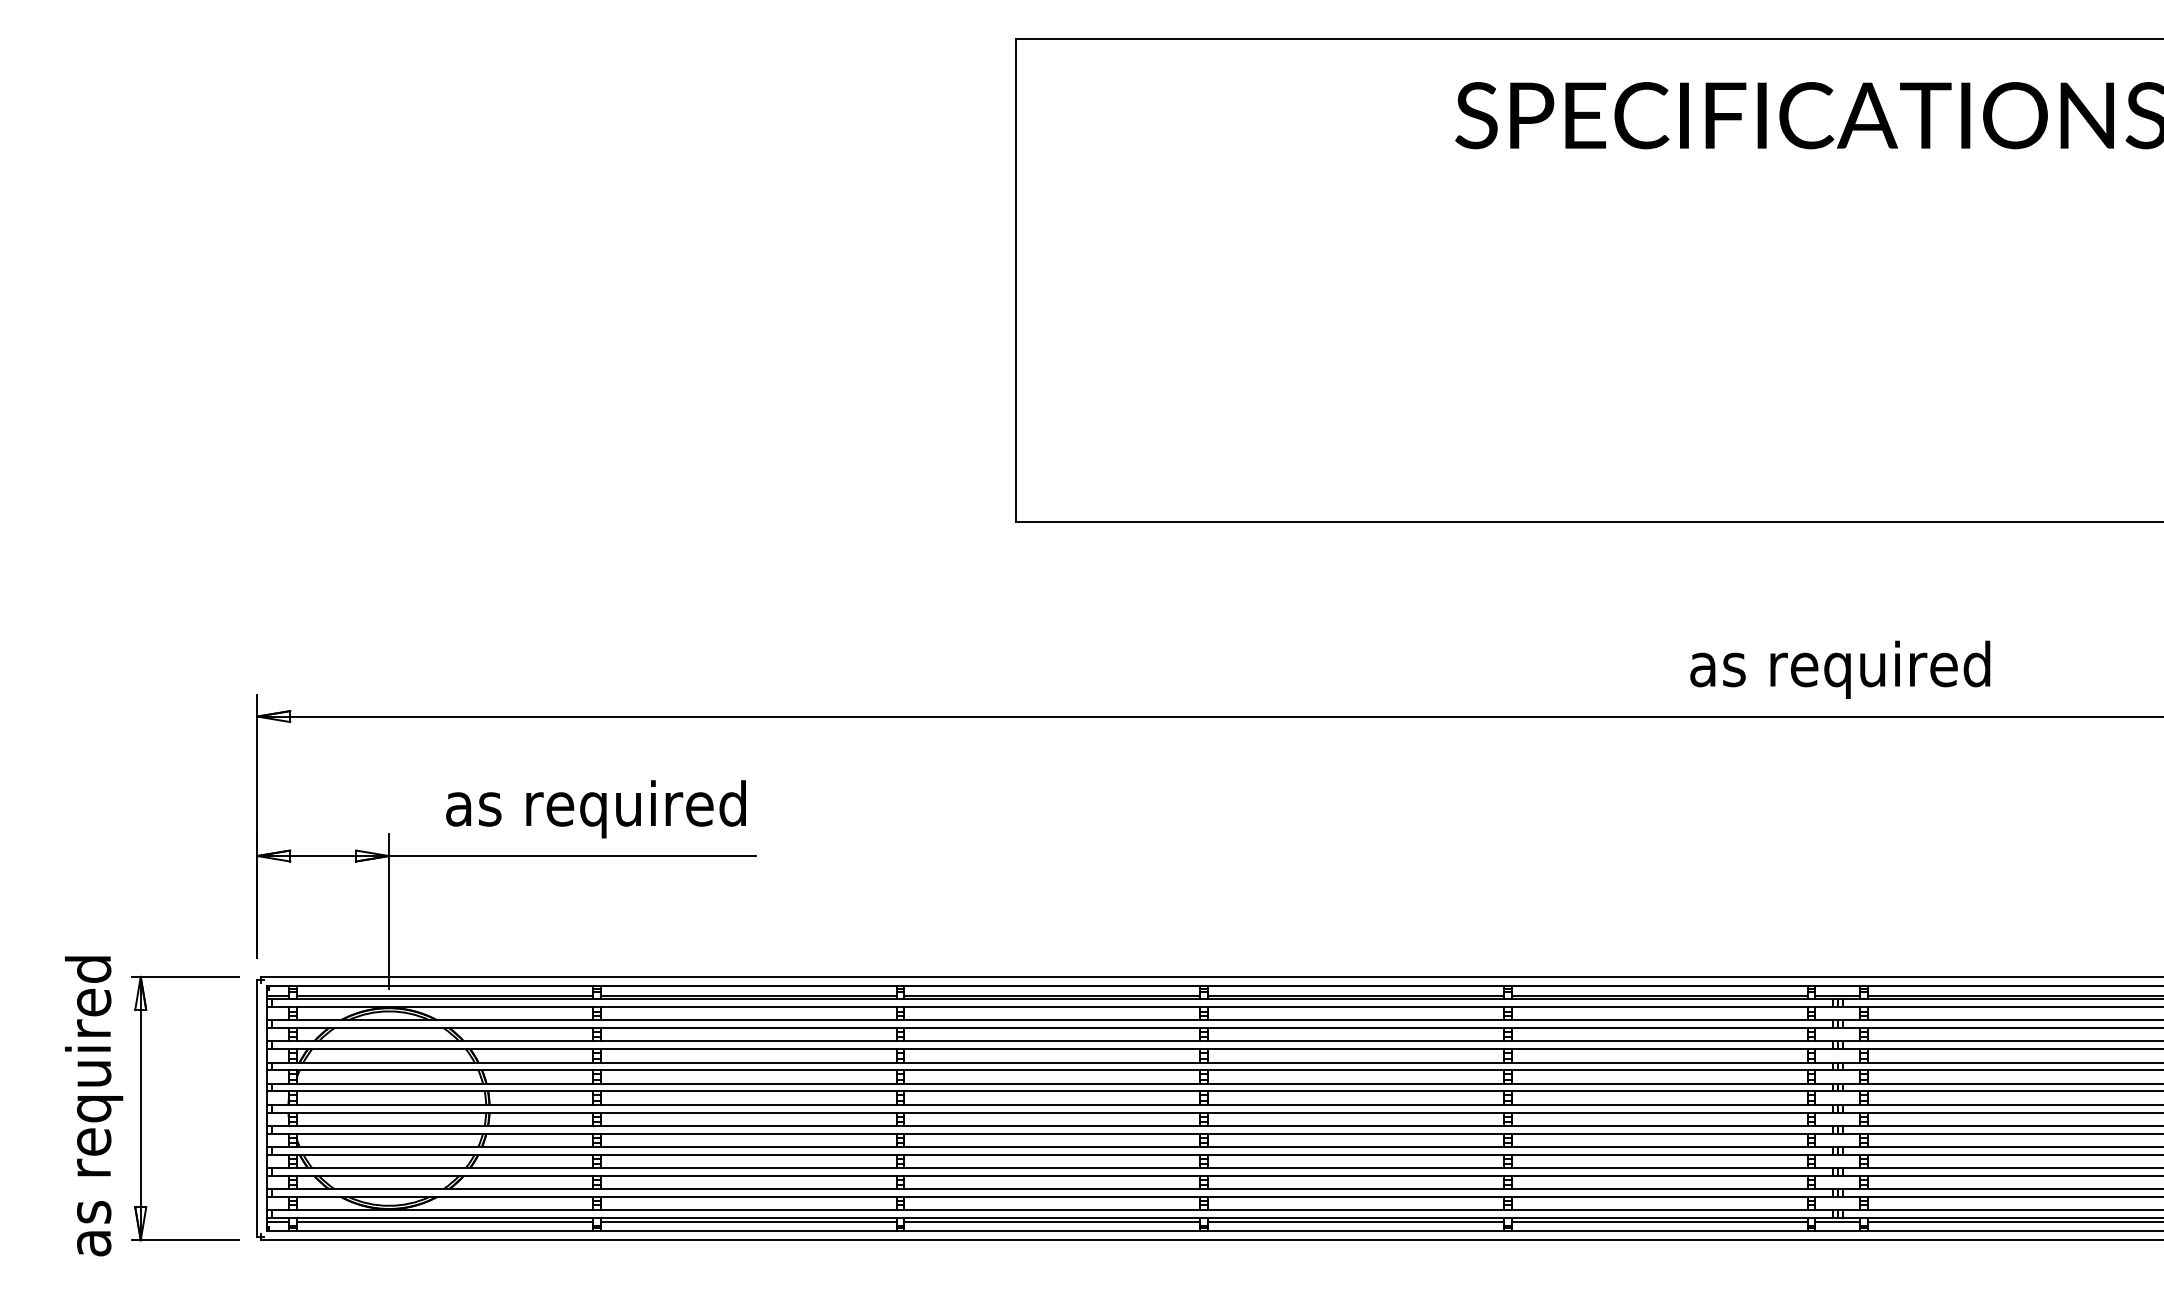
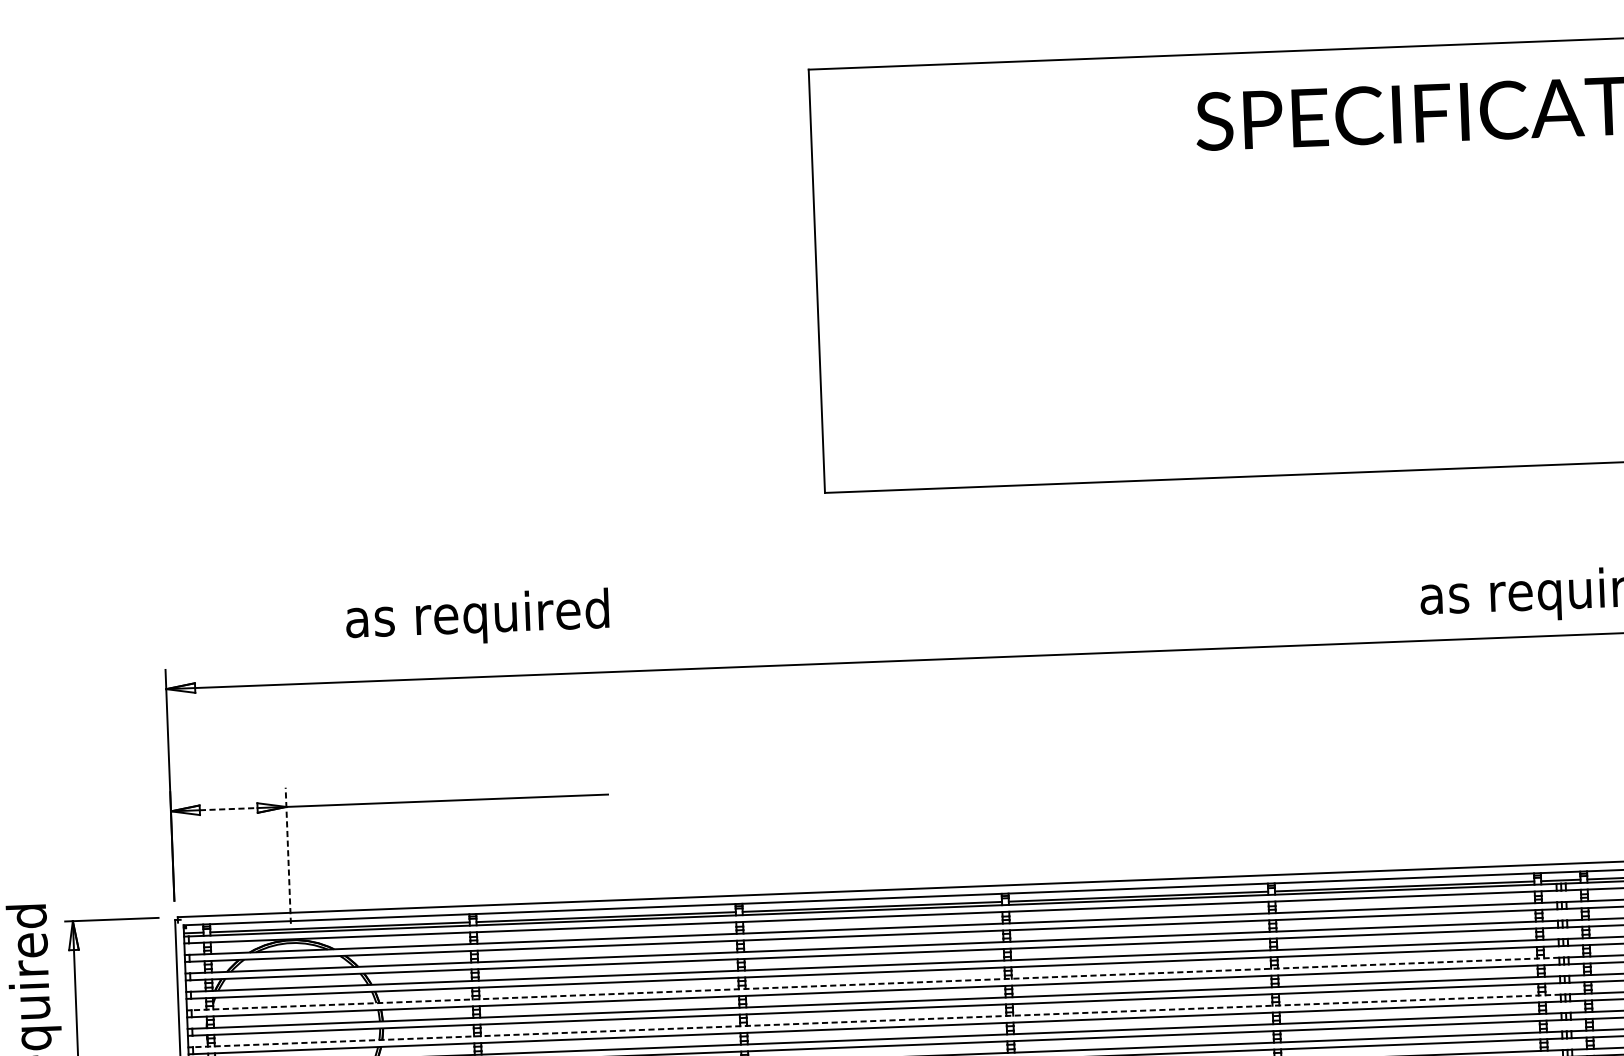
text: (595, 809) -> (477, 618), moved
line: (323, 856) -> (228, 809), solid -> dashed
line: (389, 911) -> (288, 855), solid -> dashed
line: (1051, 1083) -> (874, 983), solid -> dashed
line: (1051, 1125) -> (876, 1020), solid -> dashed

